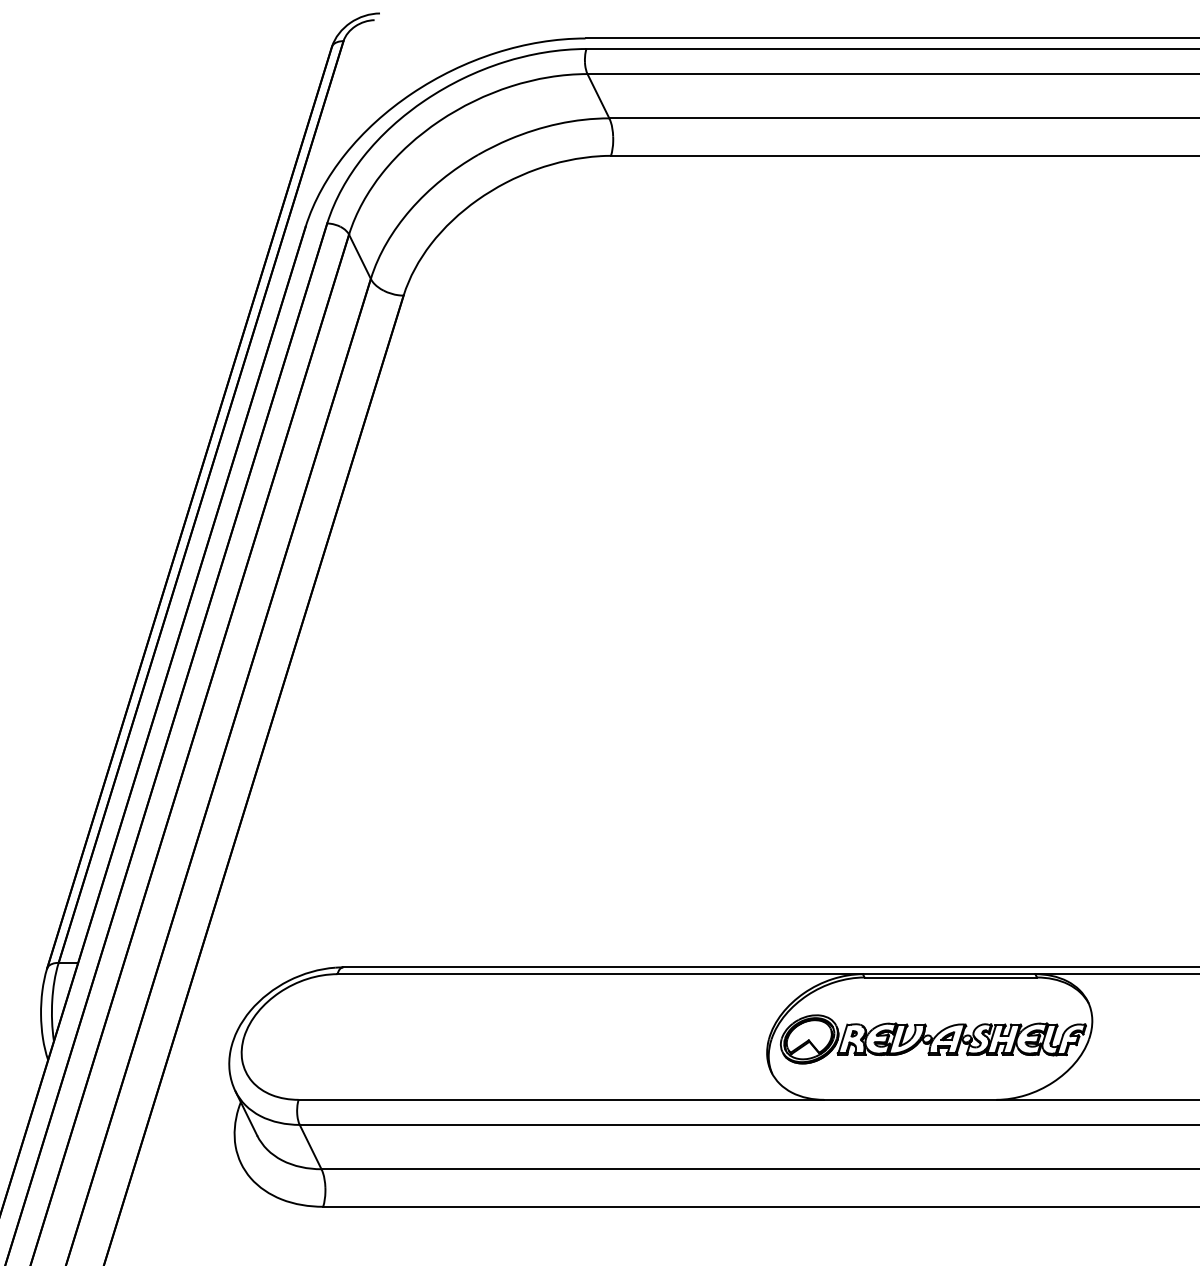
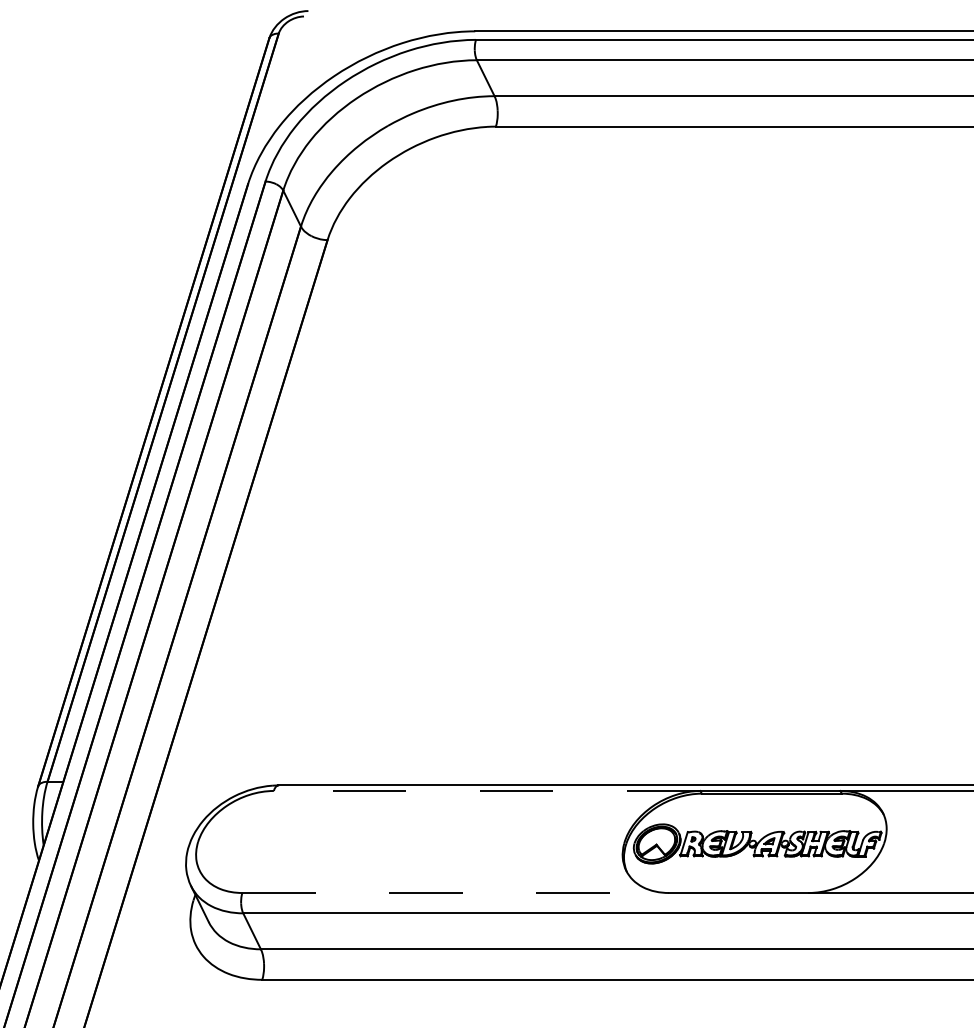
line: (599, 973) -> (486, 790), solid -> dashed
line: (562, 1100) -> (456, 893), solid -> dashed

